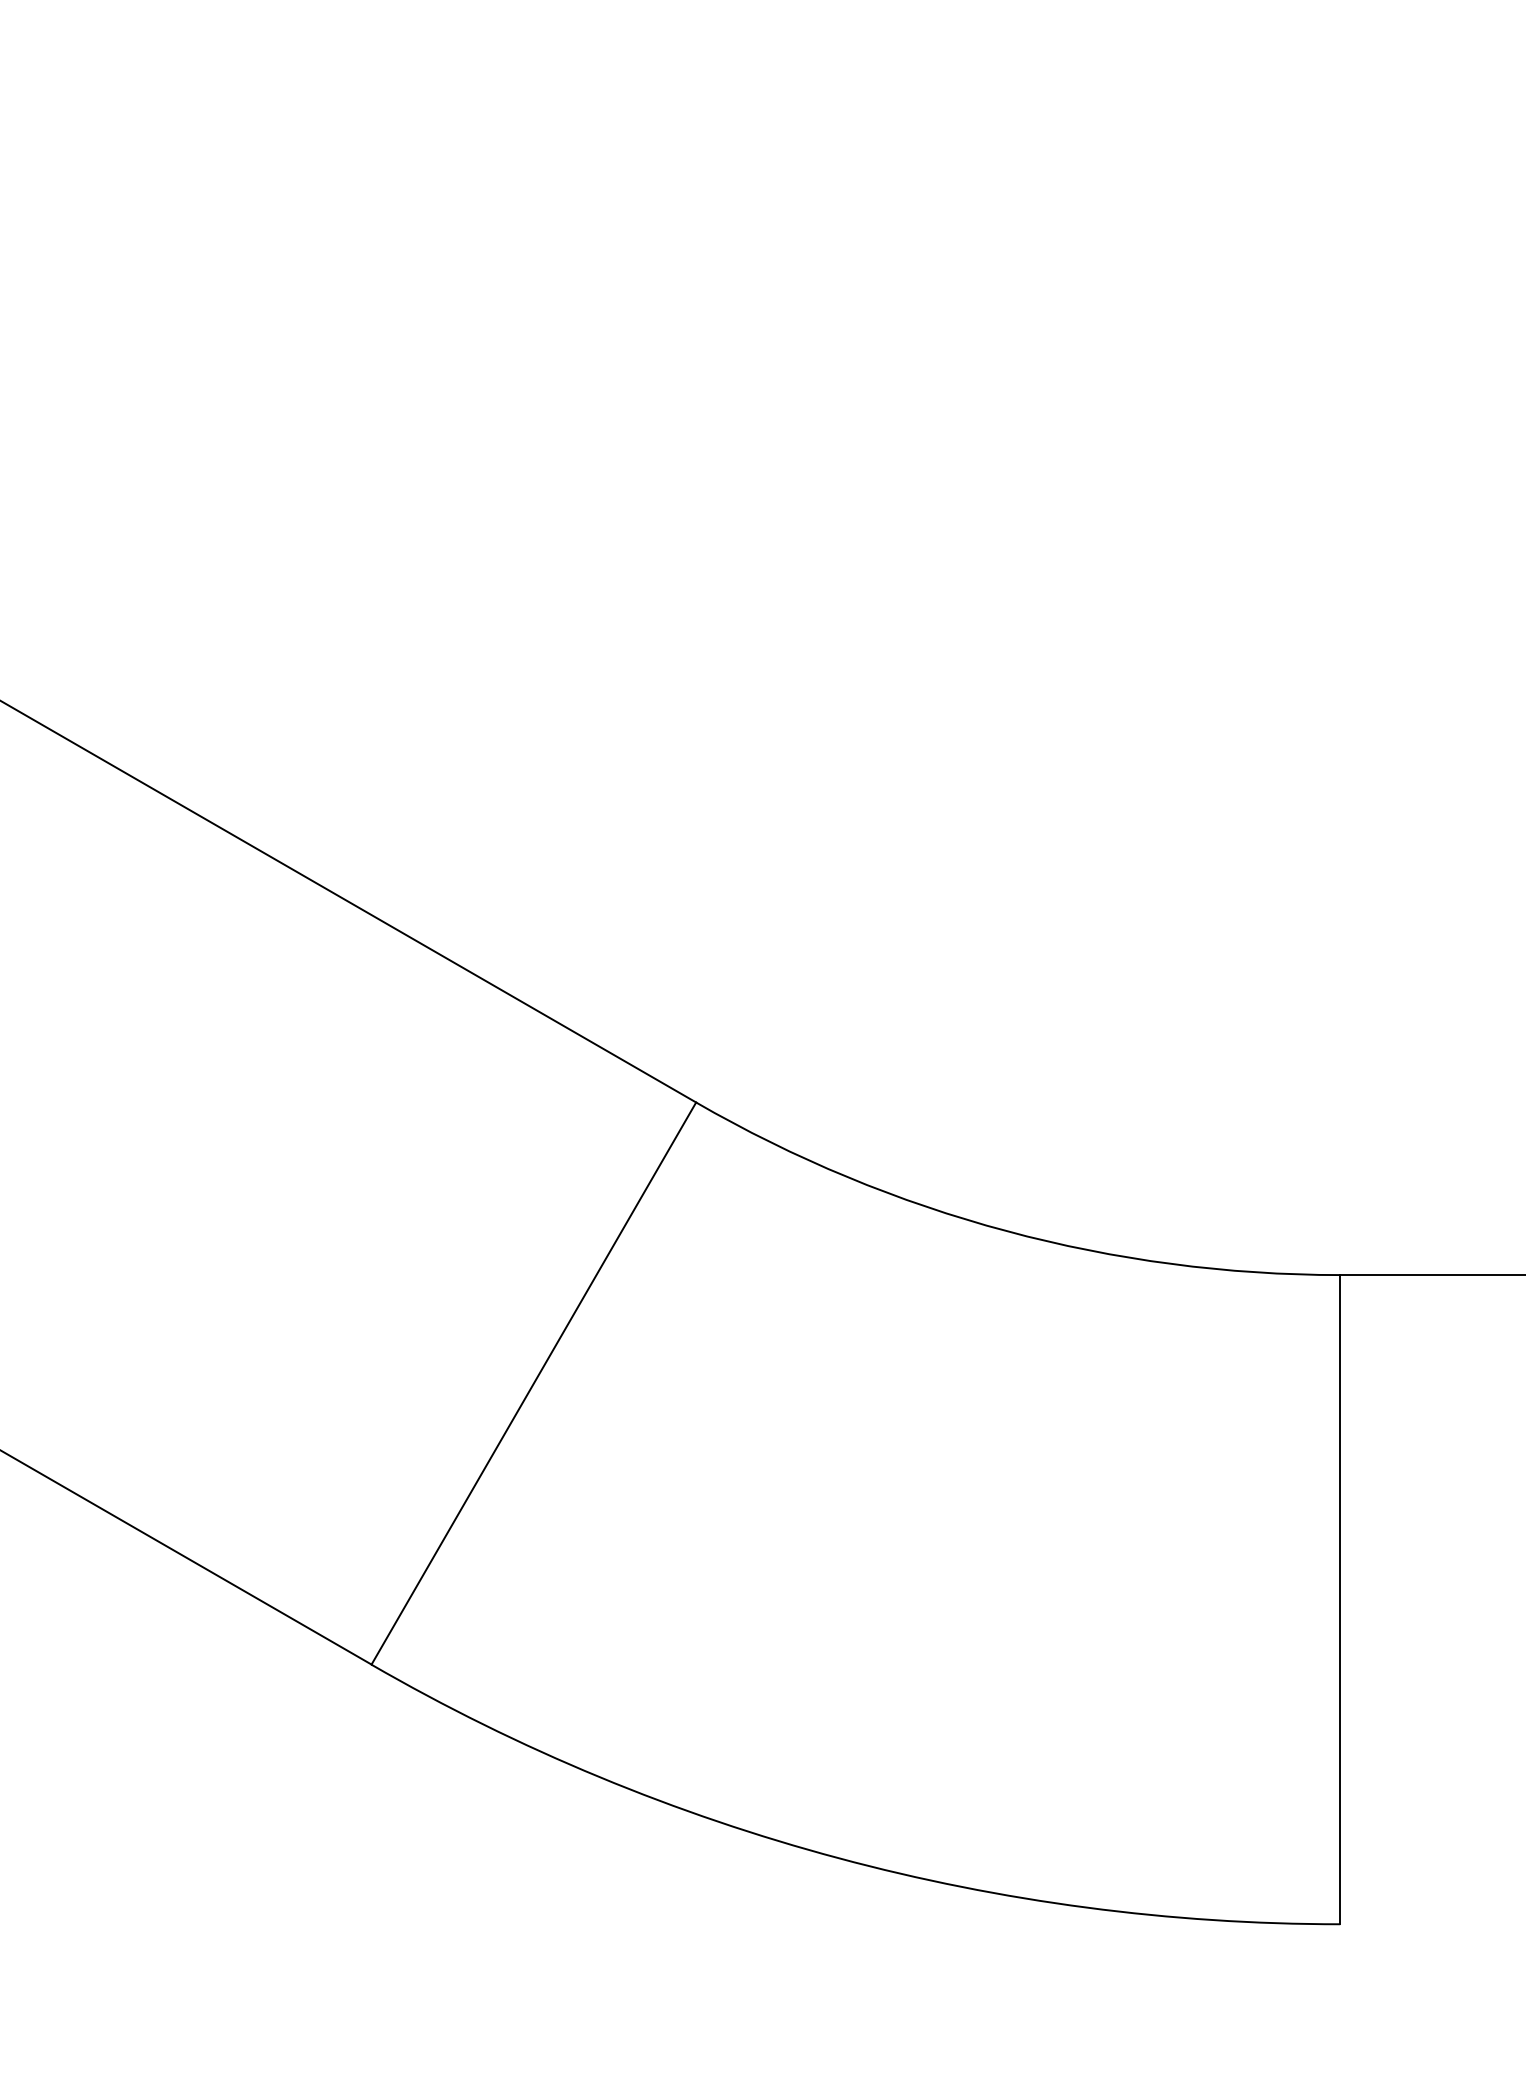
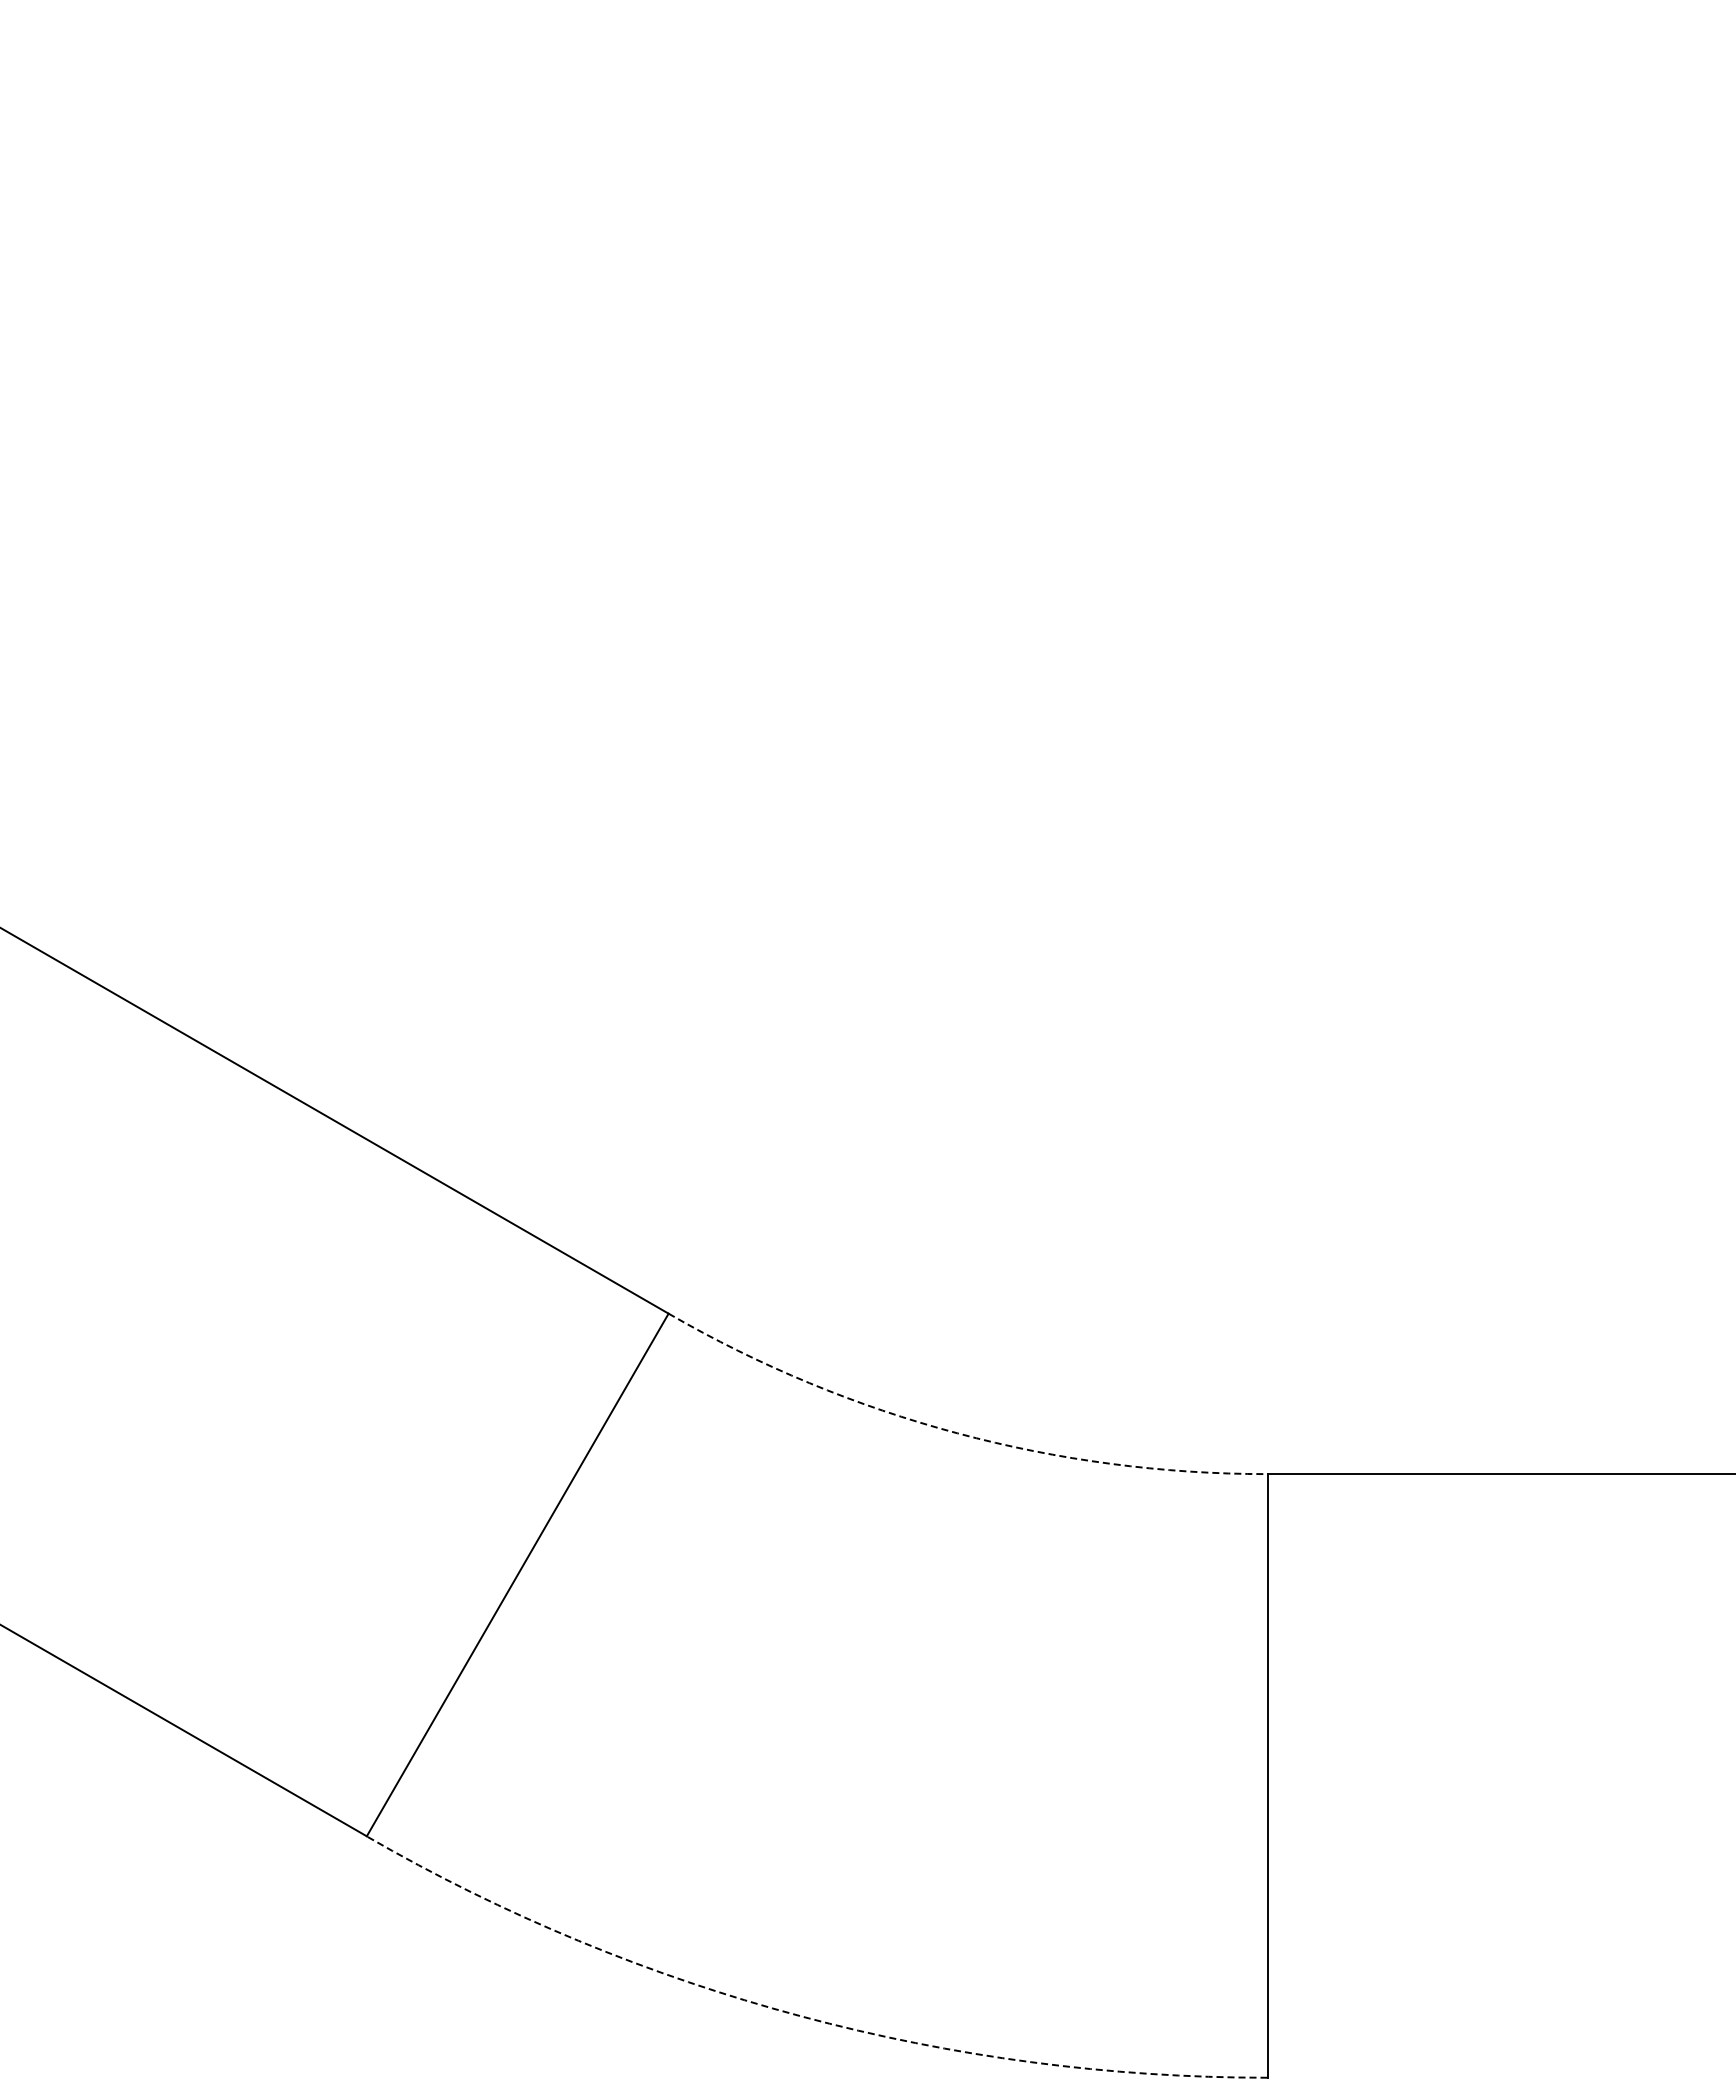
arc: (1006, 1231) -> (957, 1433), solid -> dashed
arc: (839, 1858) -> (801, 2016), solid -> dashed

